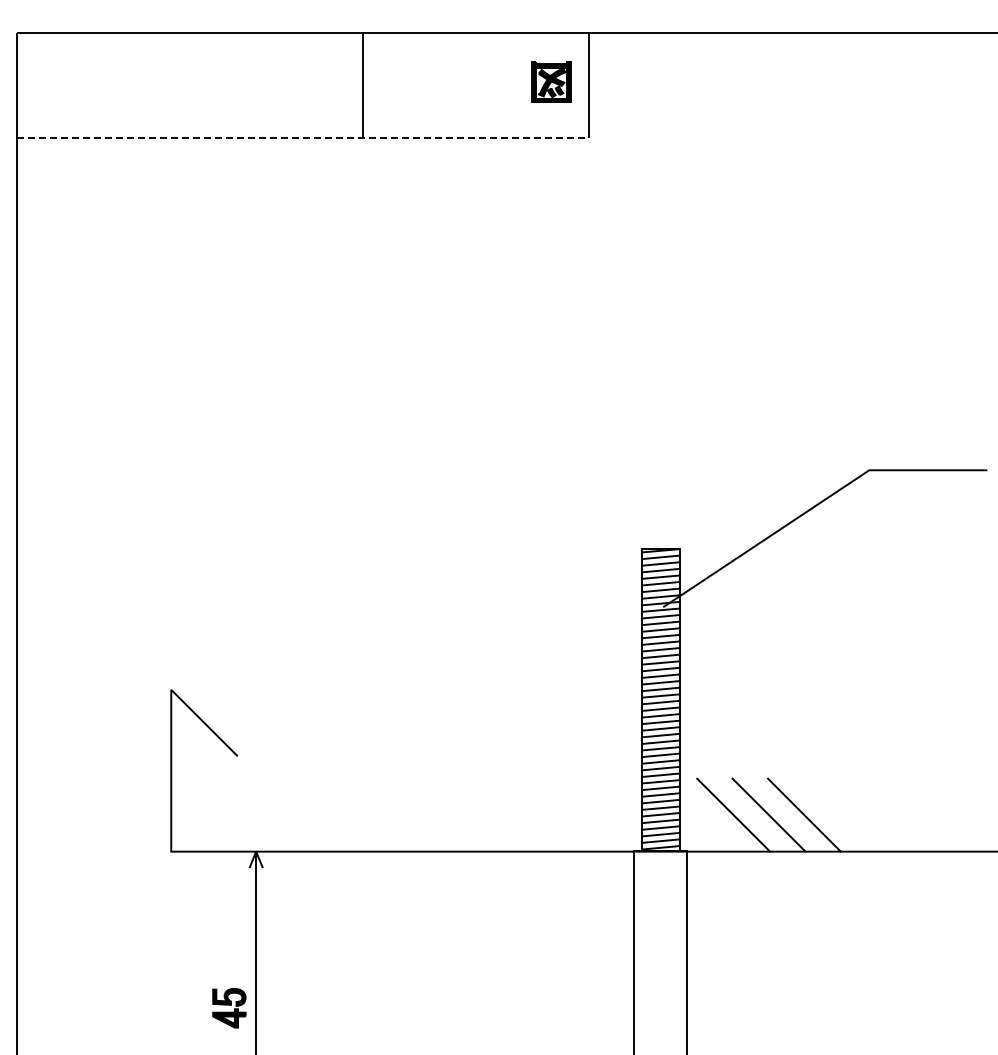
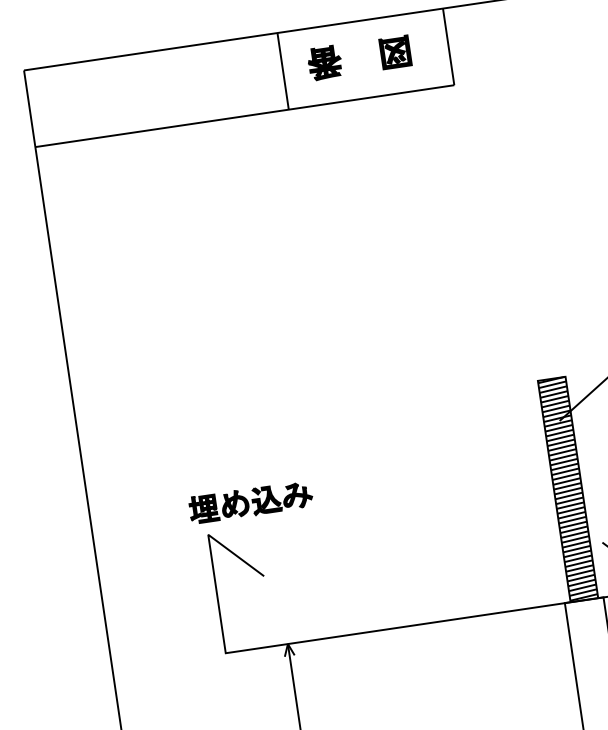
part: (551, 81) -> (395, 51), moved
part: (419, 82) -> (324, 63), added
line: (303, 137) -> (245, 115), dashed -> solid
part: (234, 654) -> (250, 502), added

